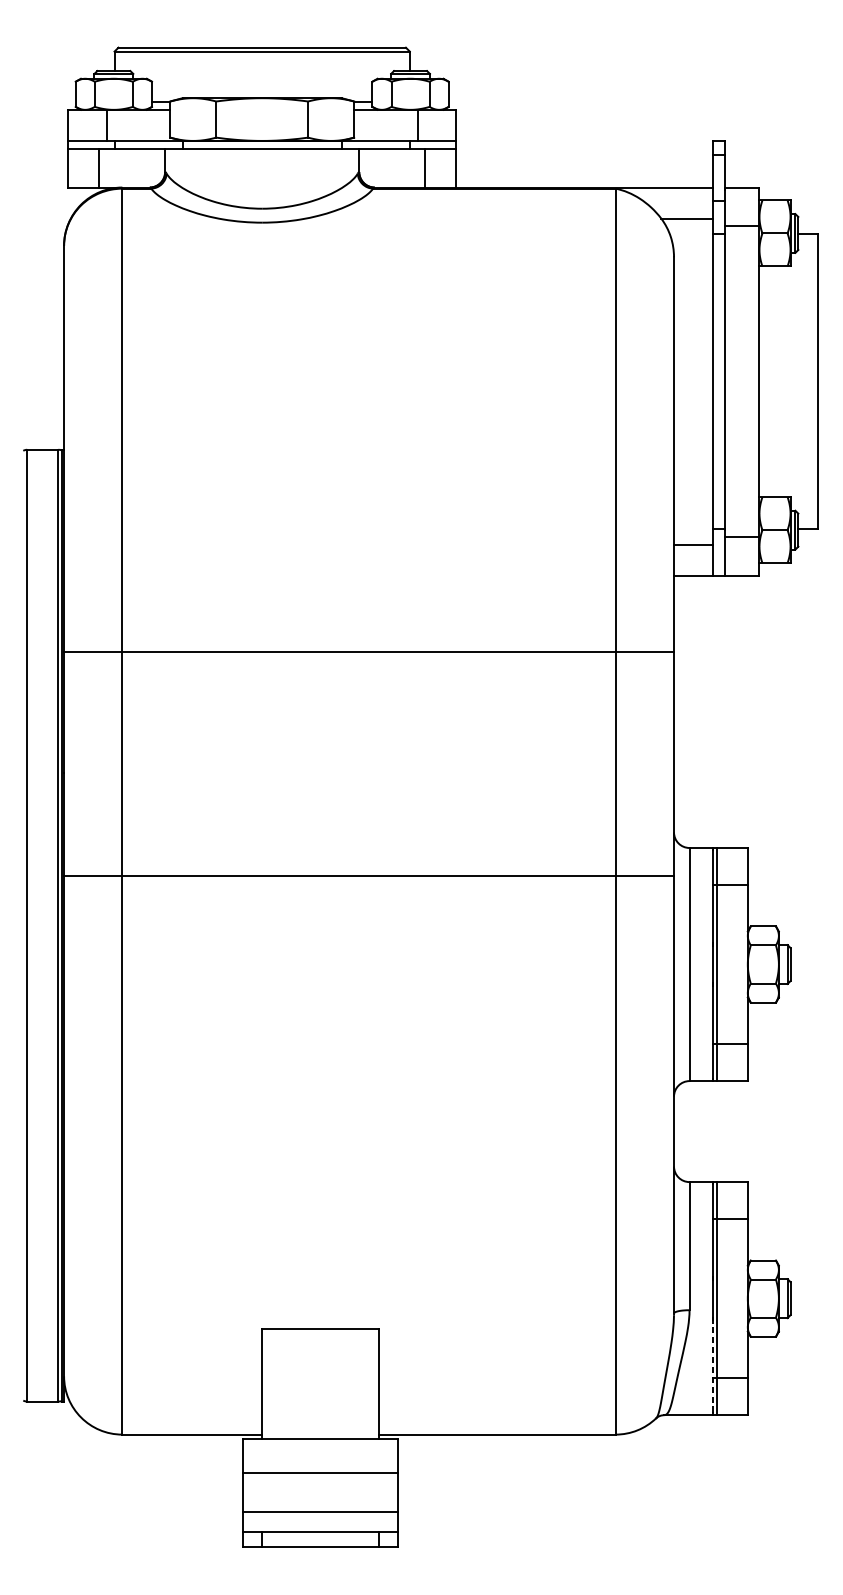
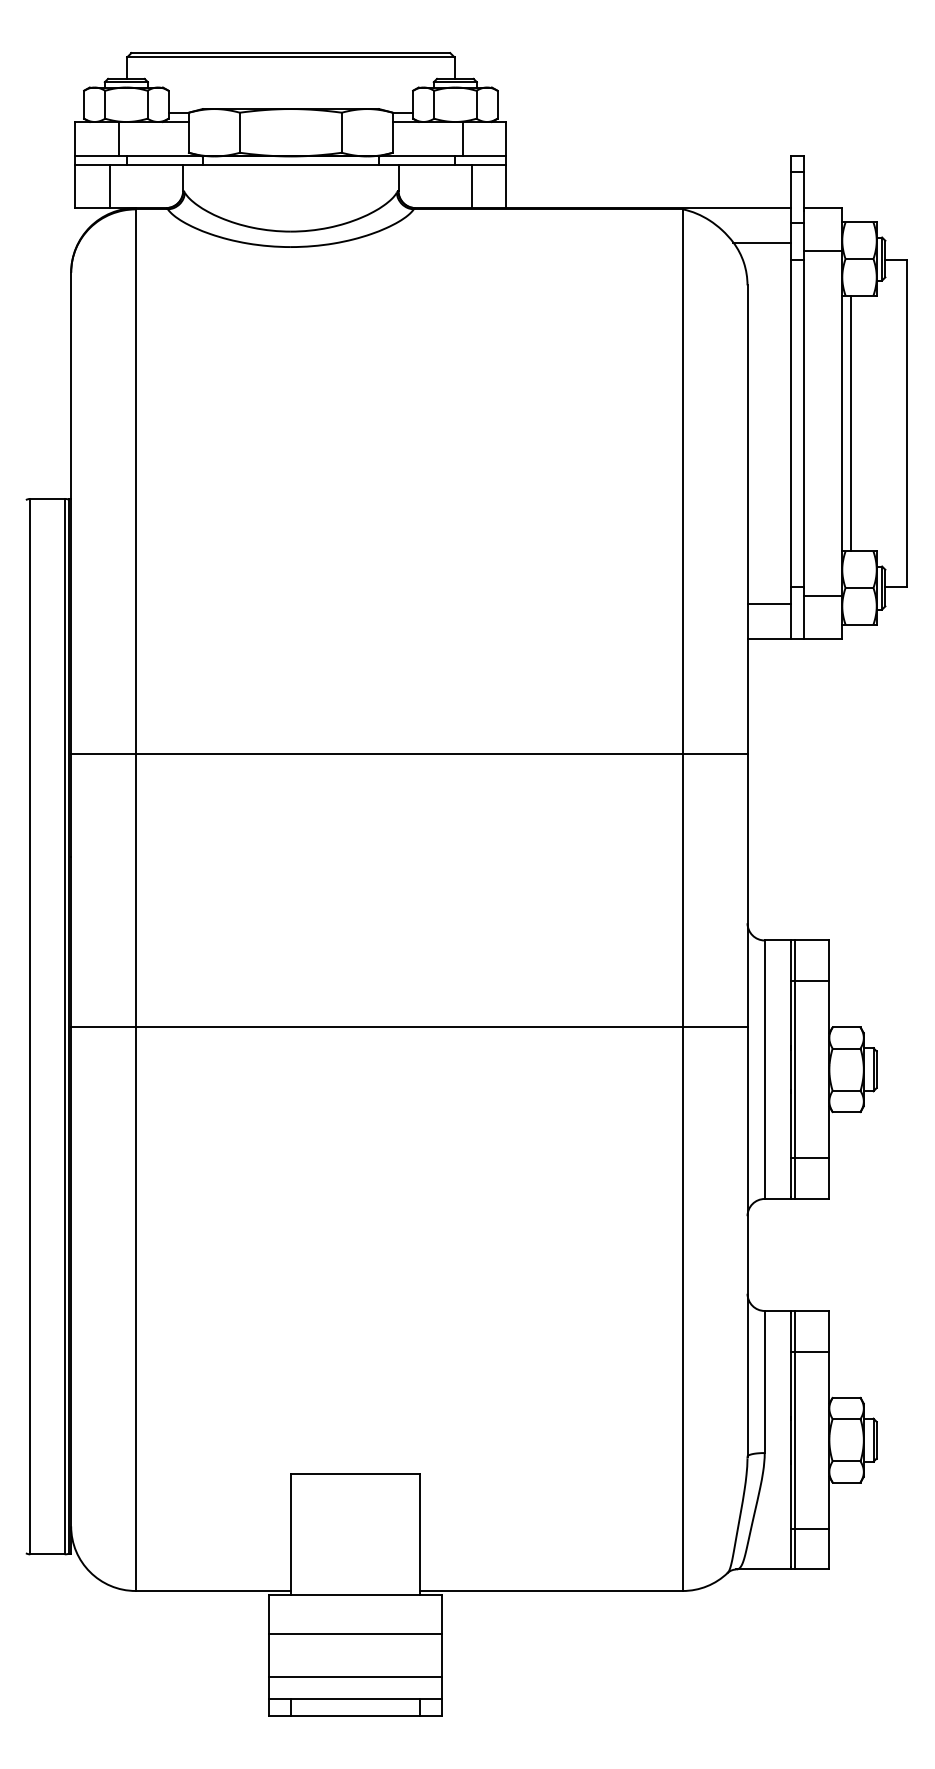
line: (766, 381) -> (850, 423), added
line: (369, 651) -> (409, 753), moved
line: (369, 875) -> (409, 1026), moved
line: (712, 1365) -> (790, 1514), dashed -> solid

